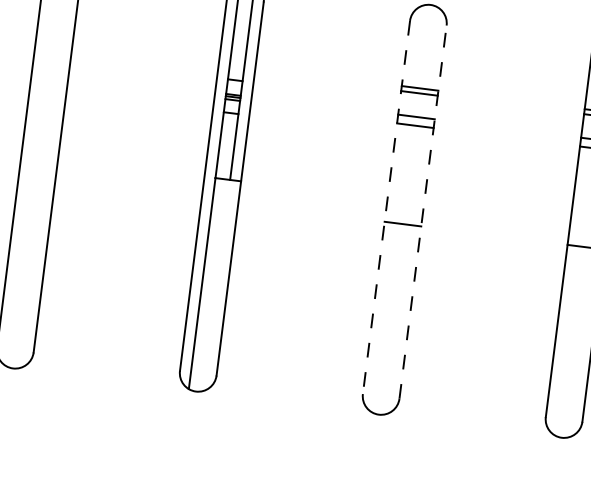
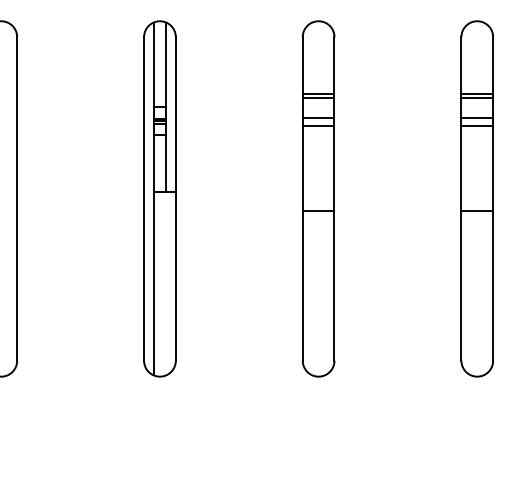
line: (386, 206) -> (302, 198), dashed -> solid
line: (423, 211) -> (334, 198), dashed -> solid

